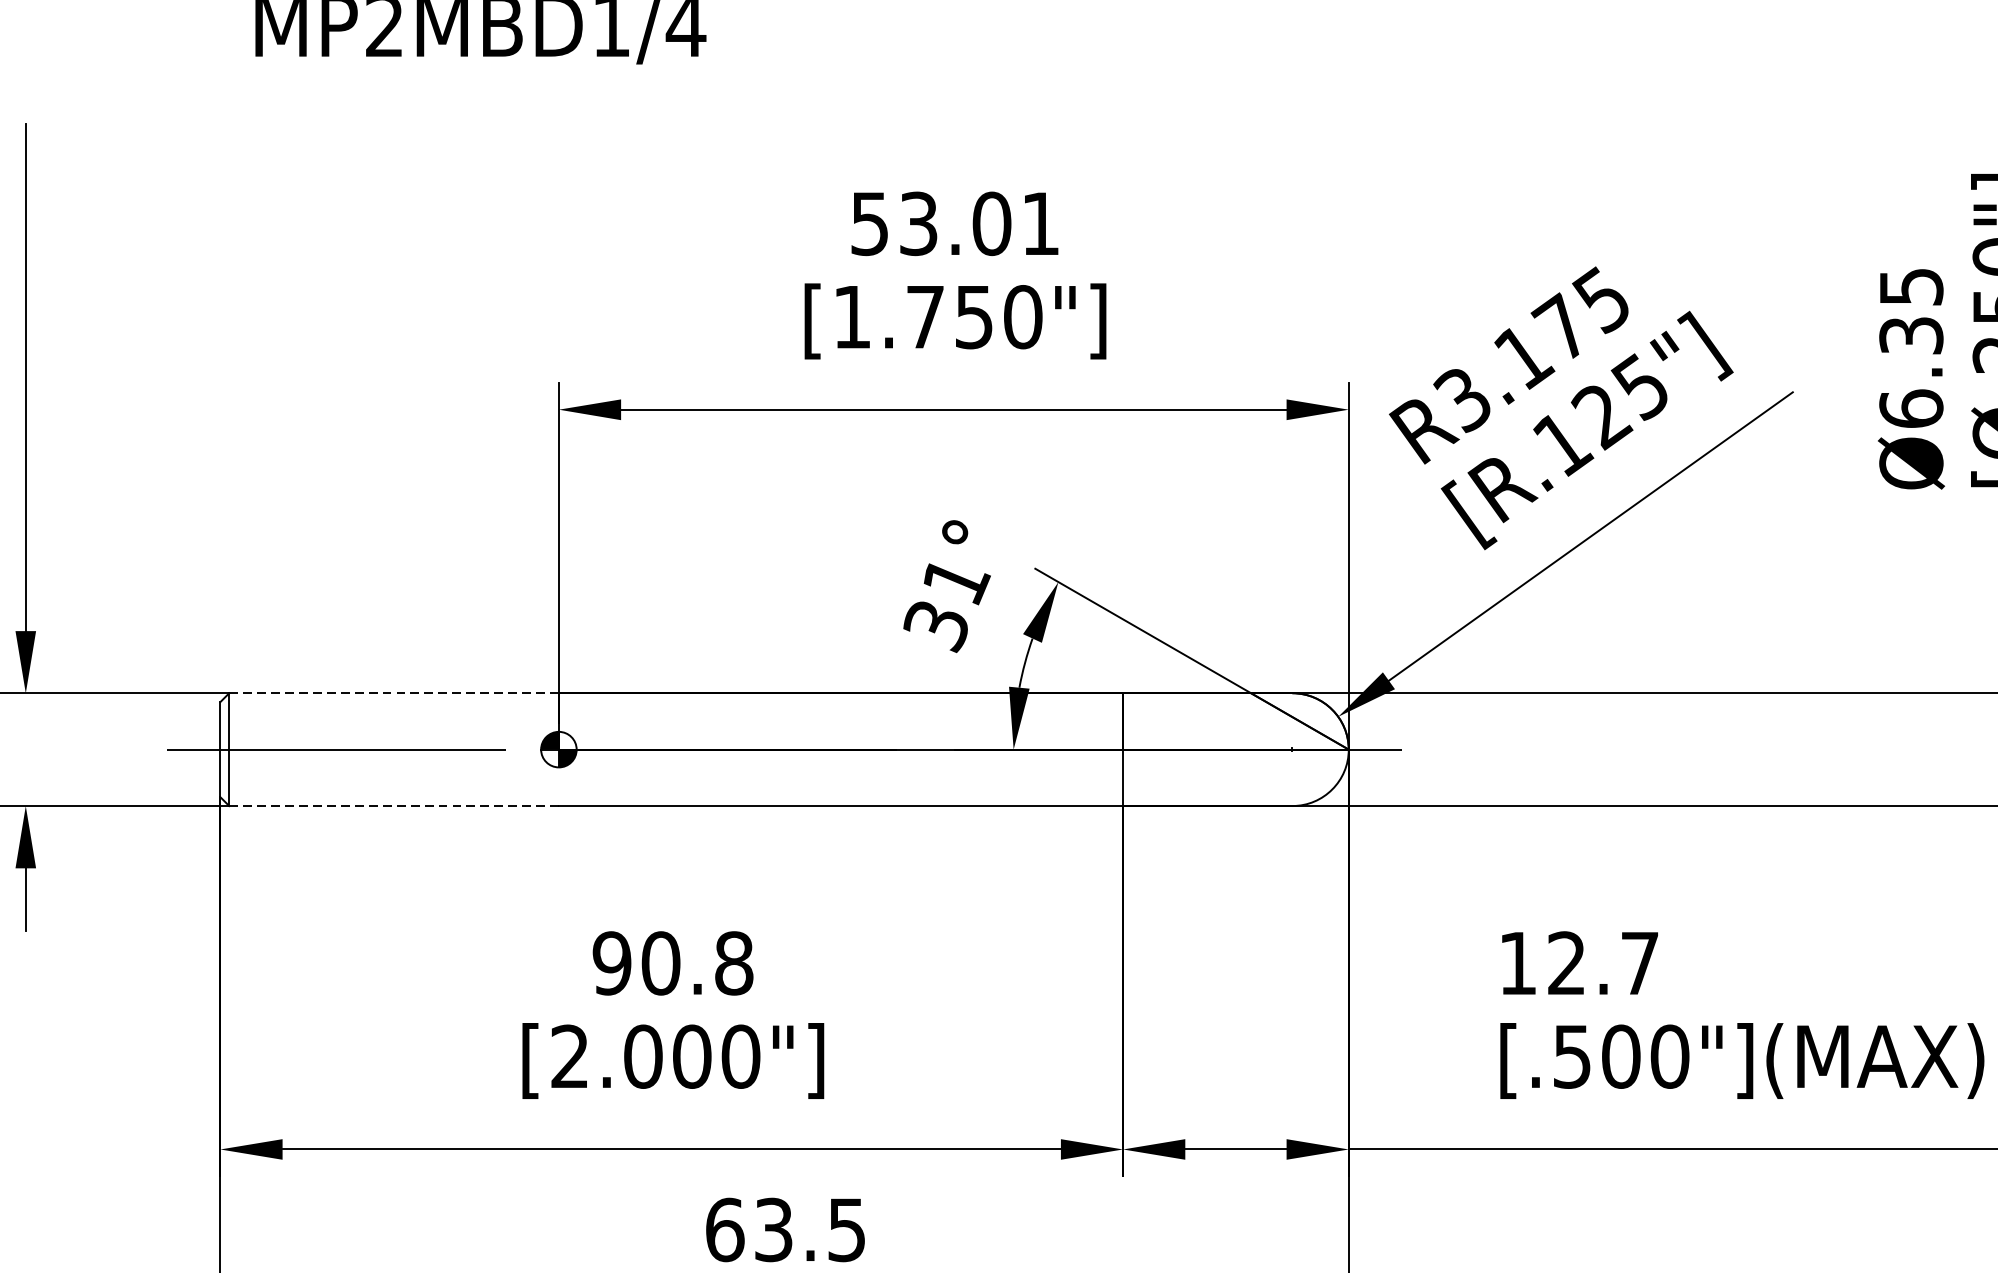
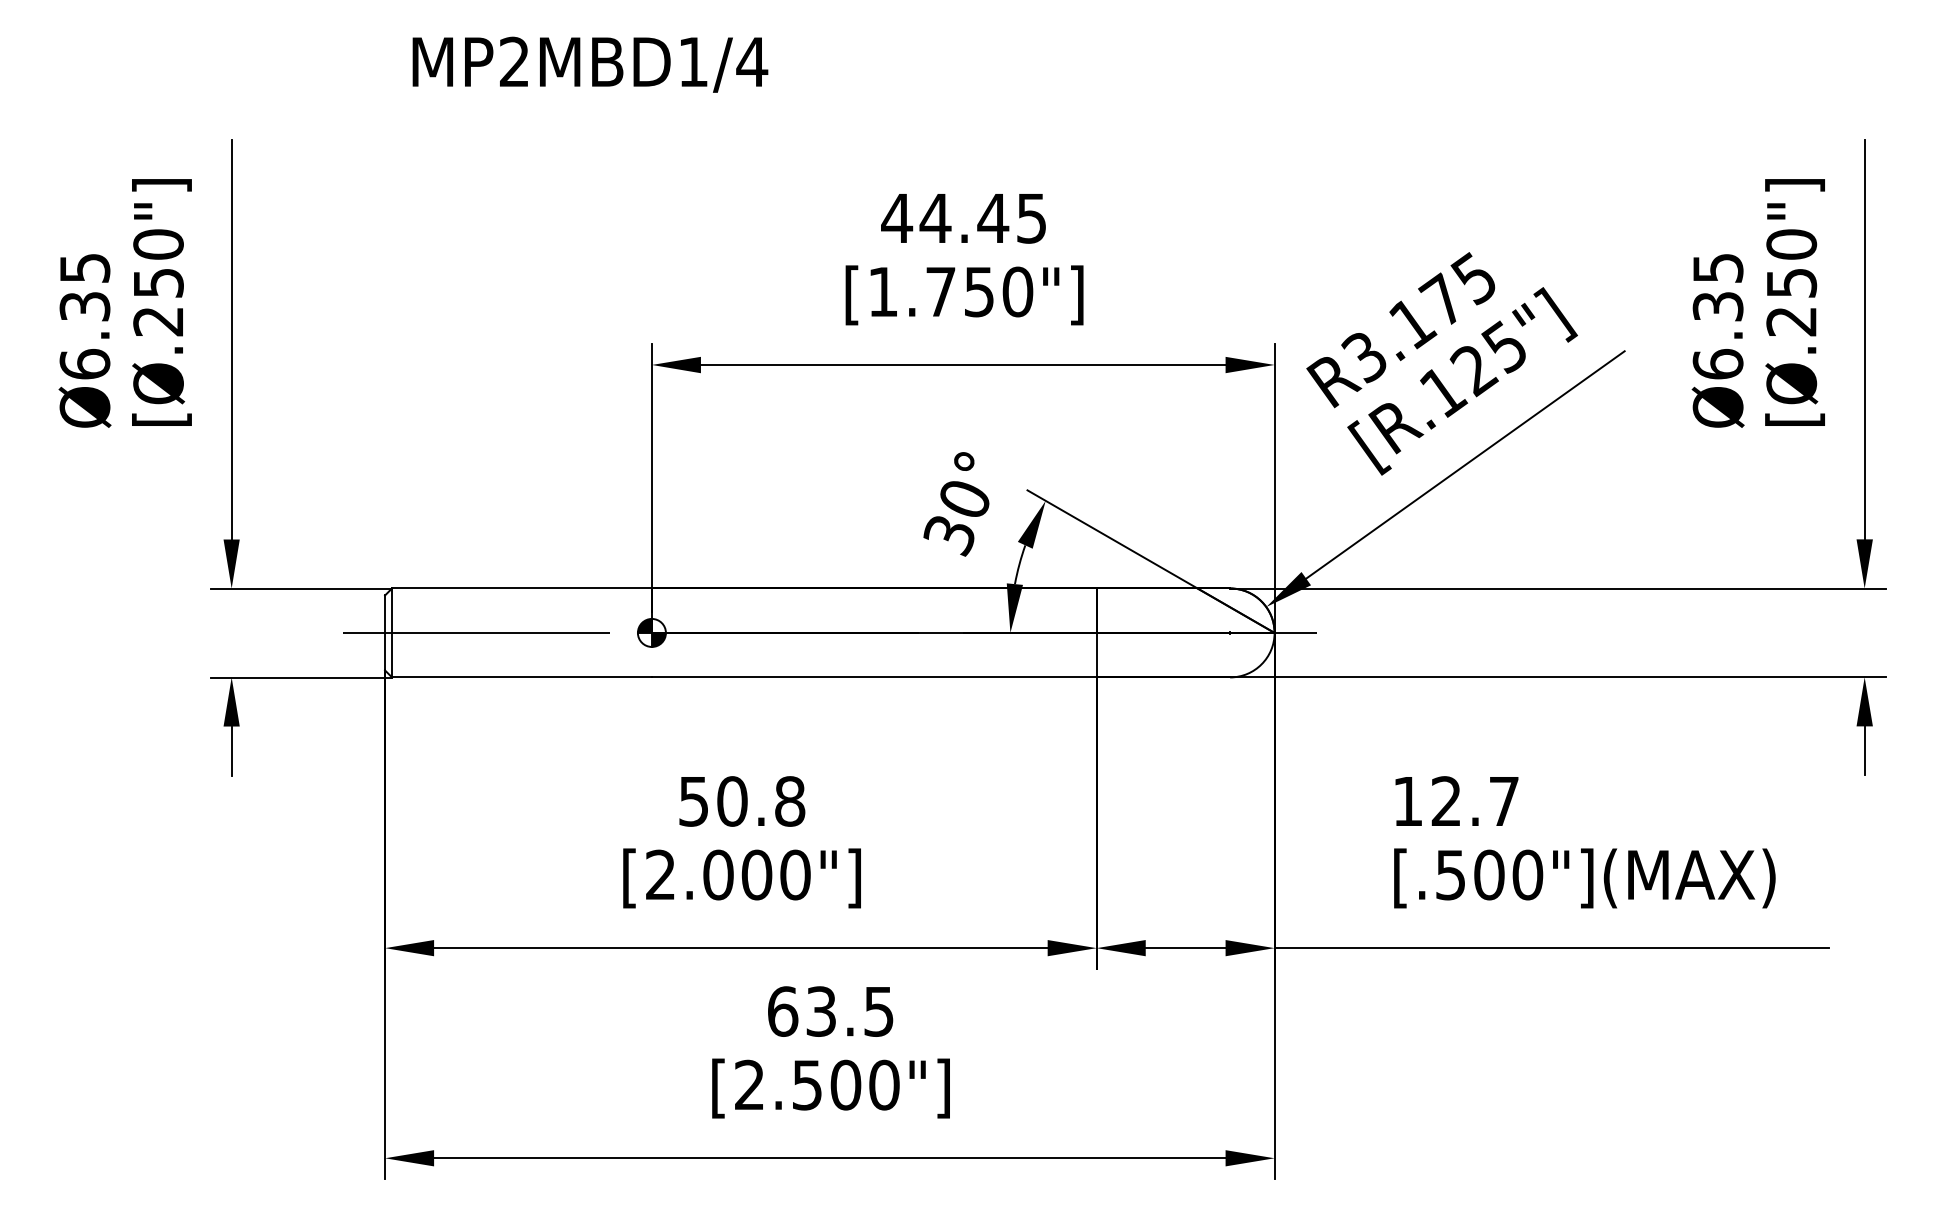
text: (954, 223) -> (963, 218), 53.01 -> 44.45
text: (956, 581) -> (965, 500), 31° -> 30°
line: (394, 693) -> (522, 588), dashed -> solid
line: (394, 806) -> (522, 677), dashed -> solid
text: (611, 963) -> (693, 801), 90.8 -> 50.8

